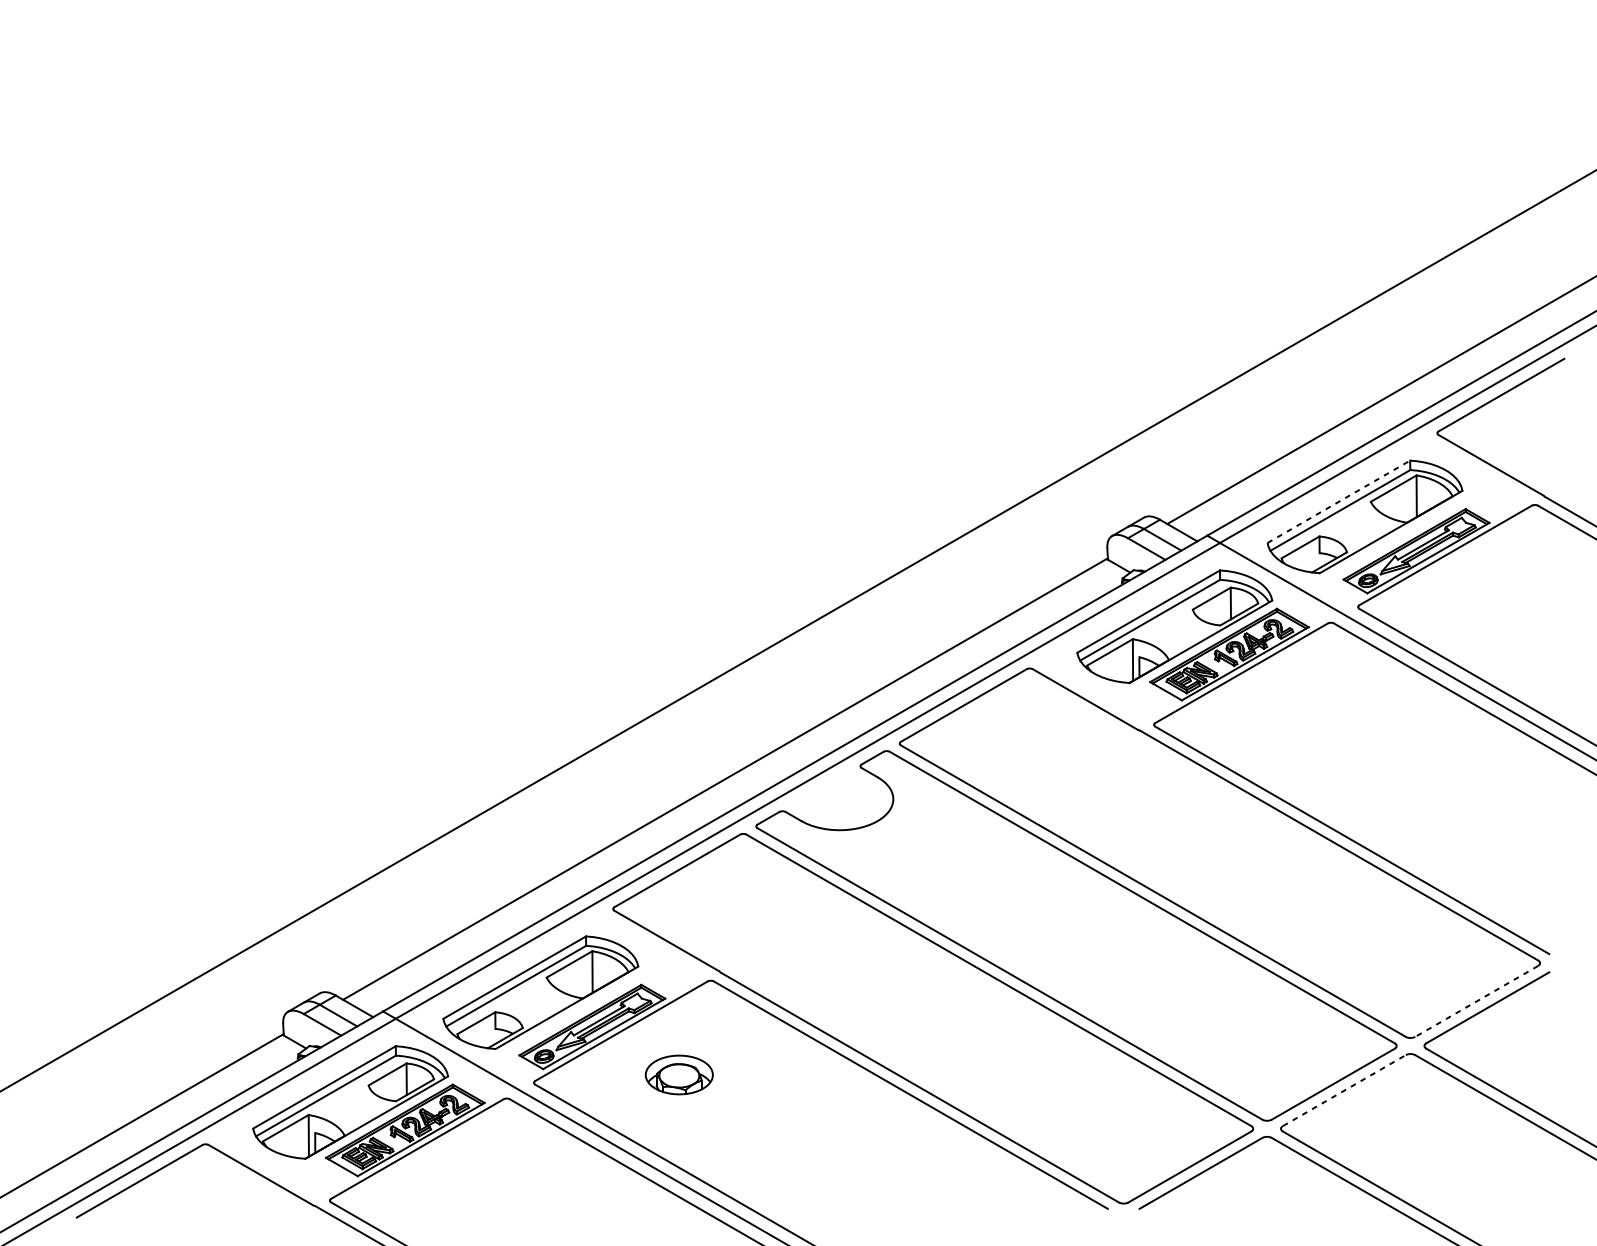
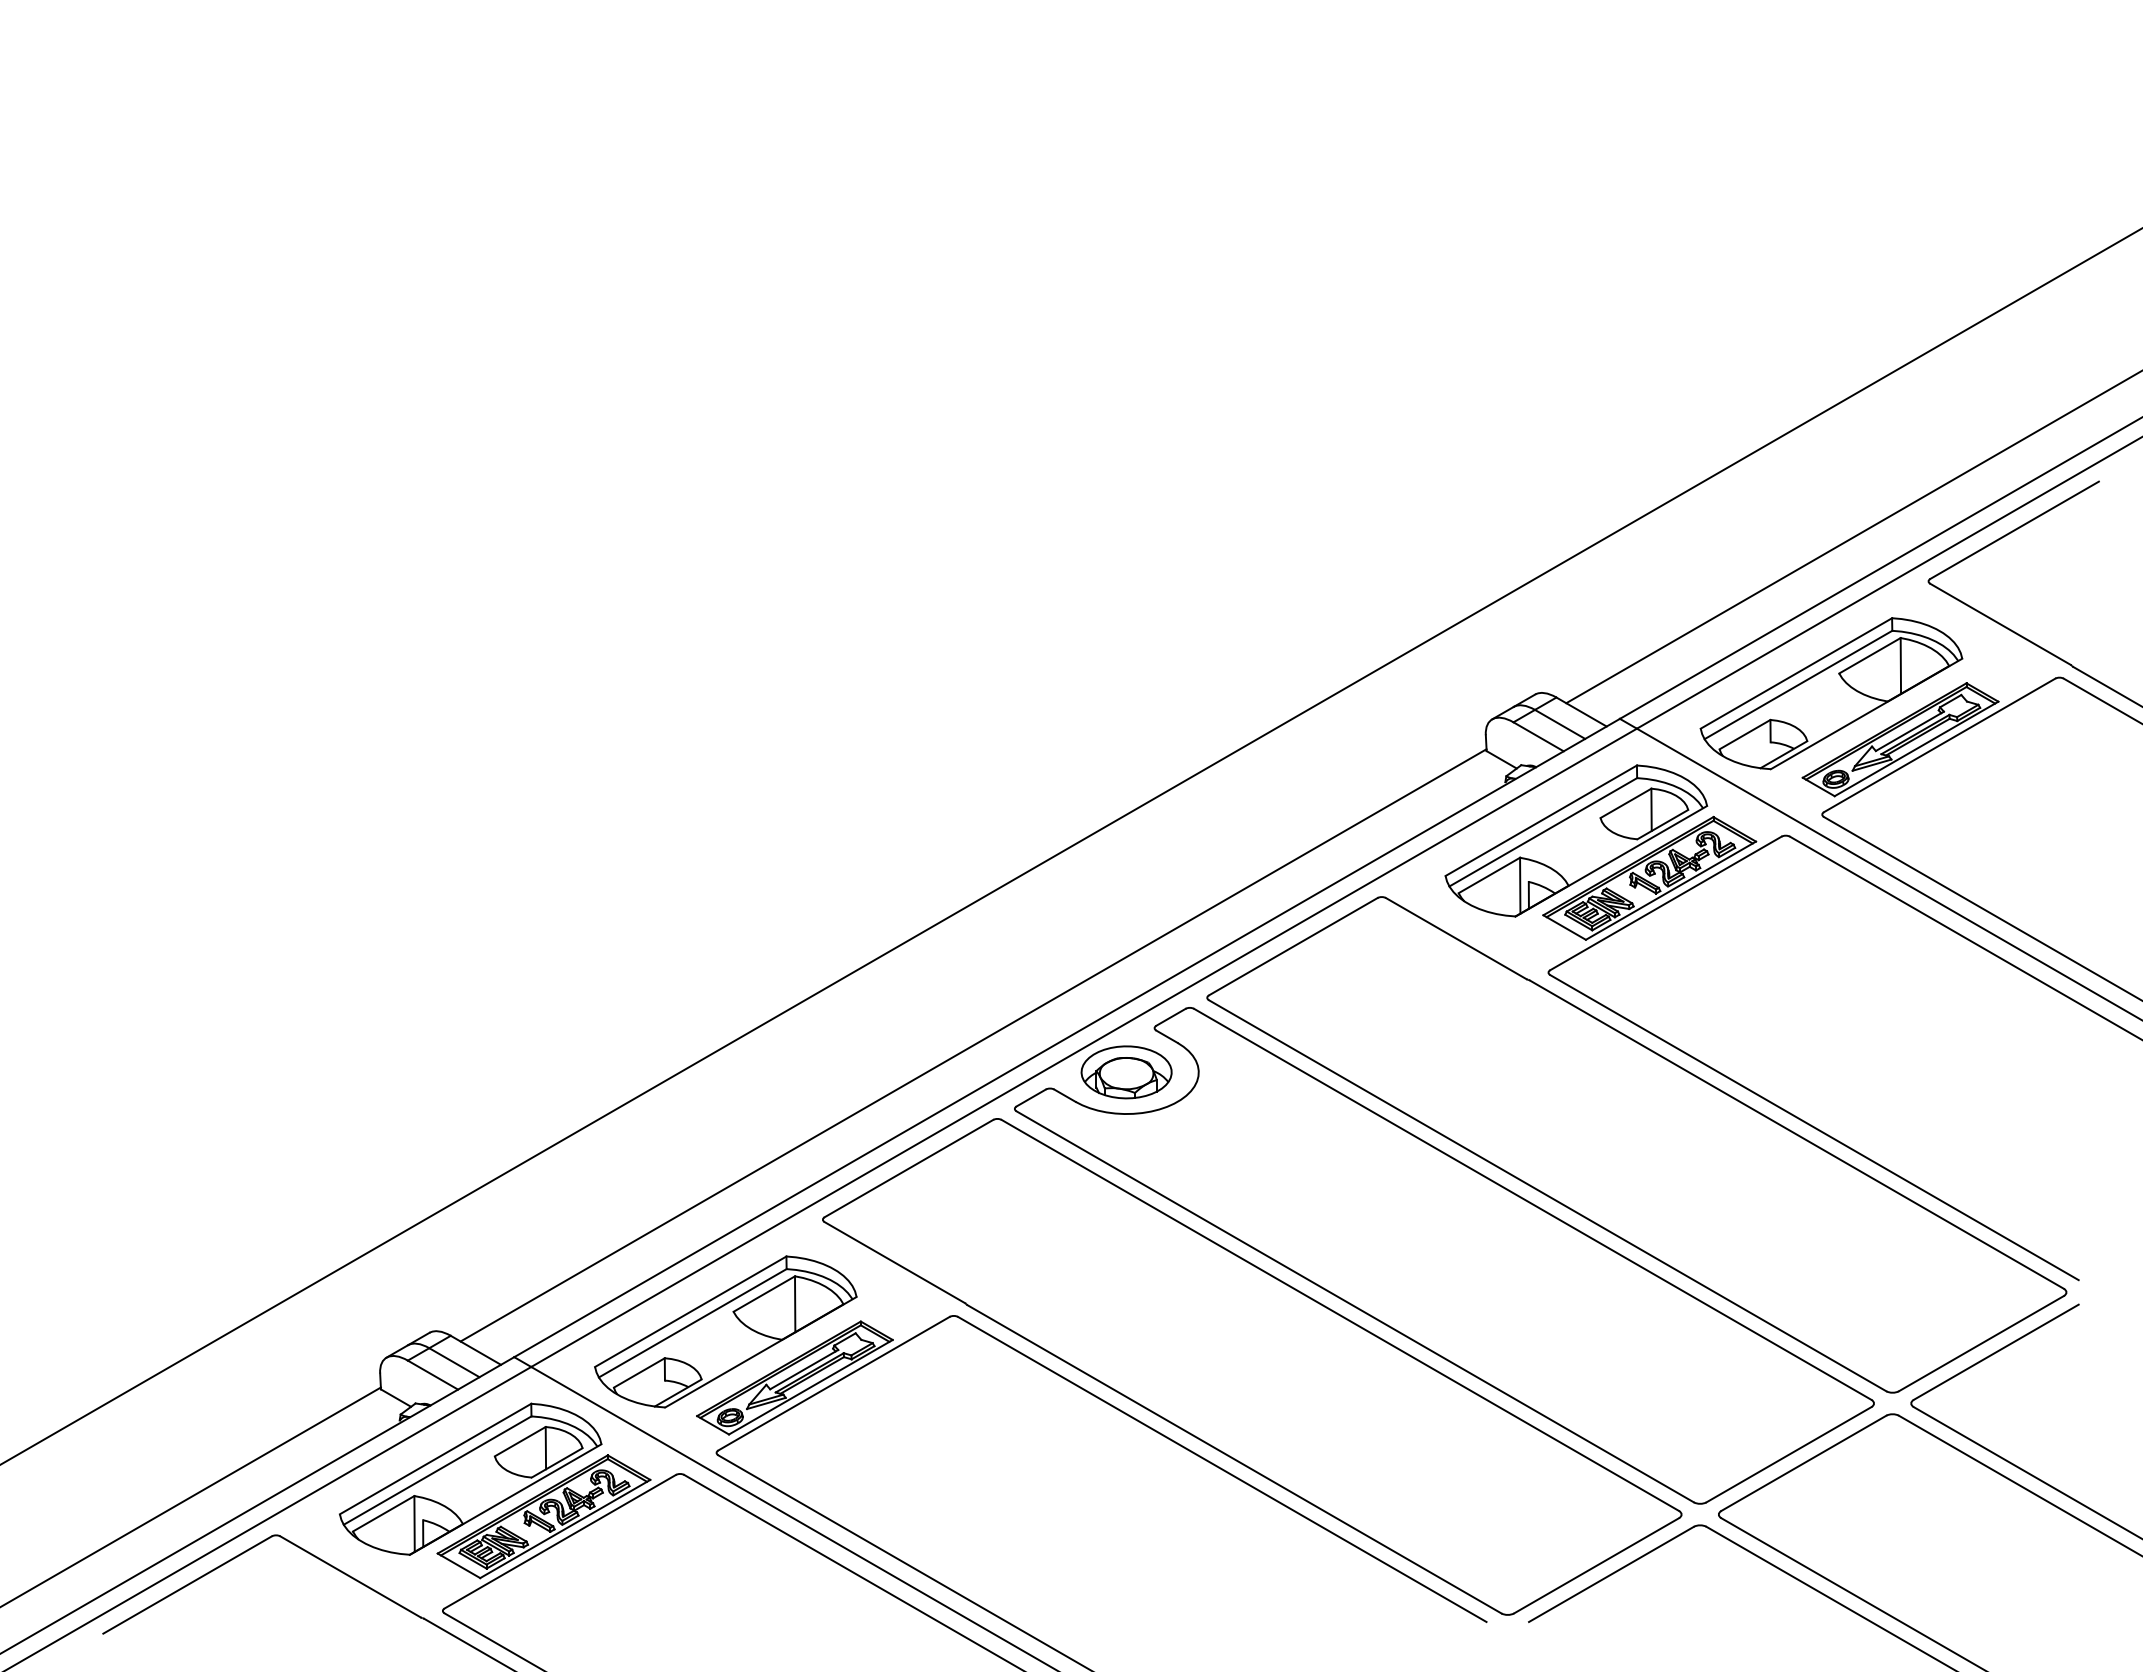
line: (1338, 501) -> (1796, 673), dashed -> solid
line: (1476, 1001) -> (1980, 1343), dashed -> solid
part: (679, 1075) -> (1126, 1072), moved
line: (1344, 1090) -> (1804, 1463), dashed -> solid

